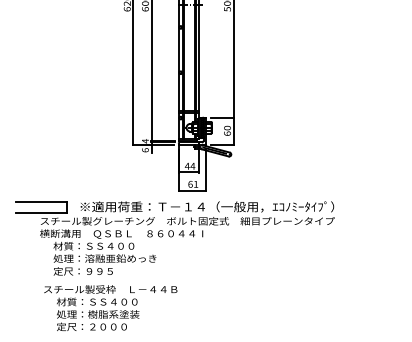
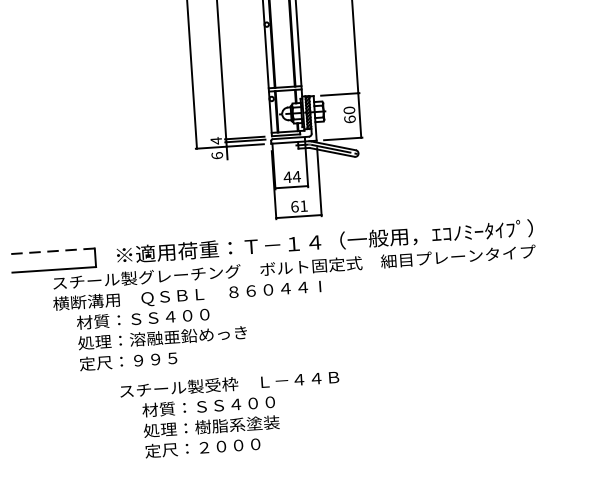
line: (42, 201) -> (53, 250), solid -> dashed
text: (110, 307) -> (231, 413), moved

